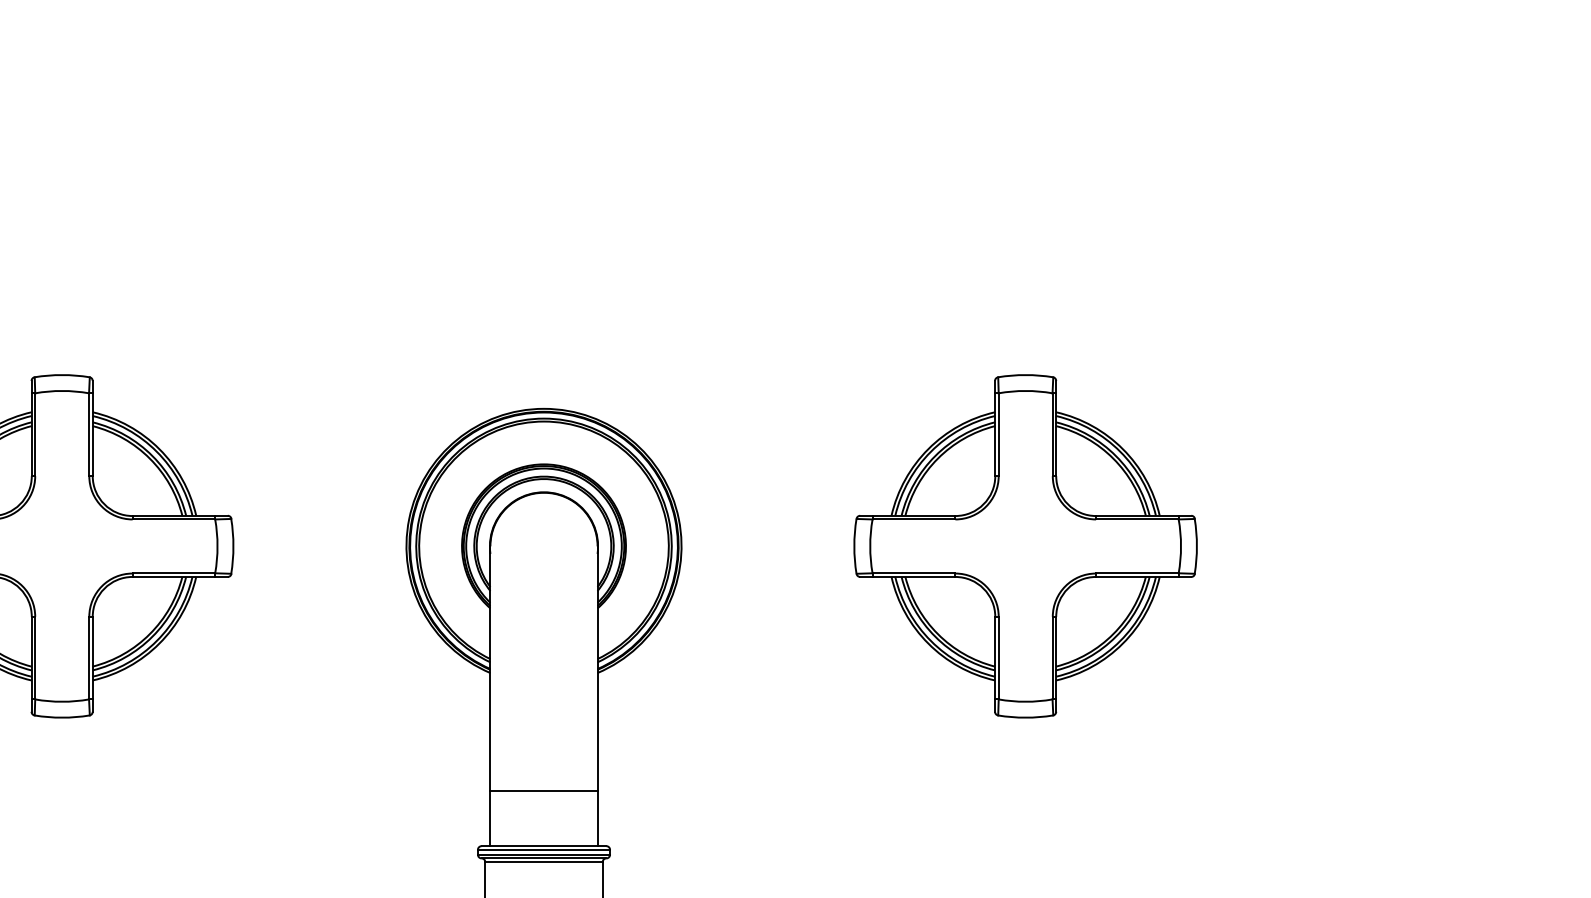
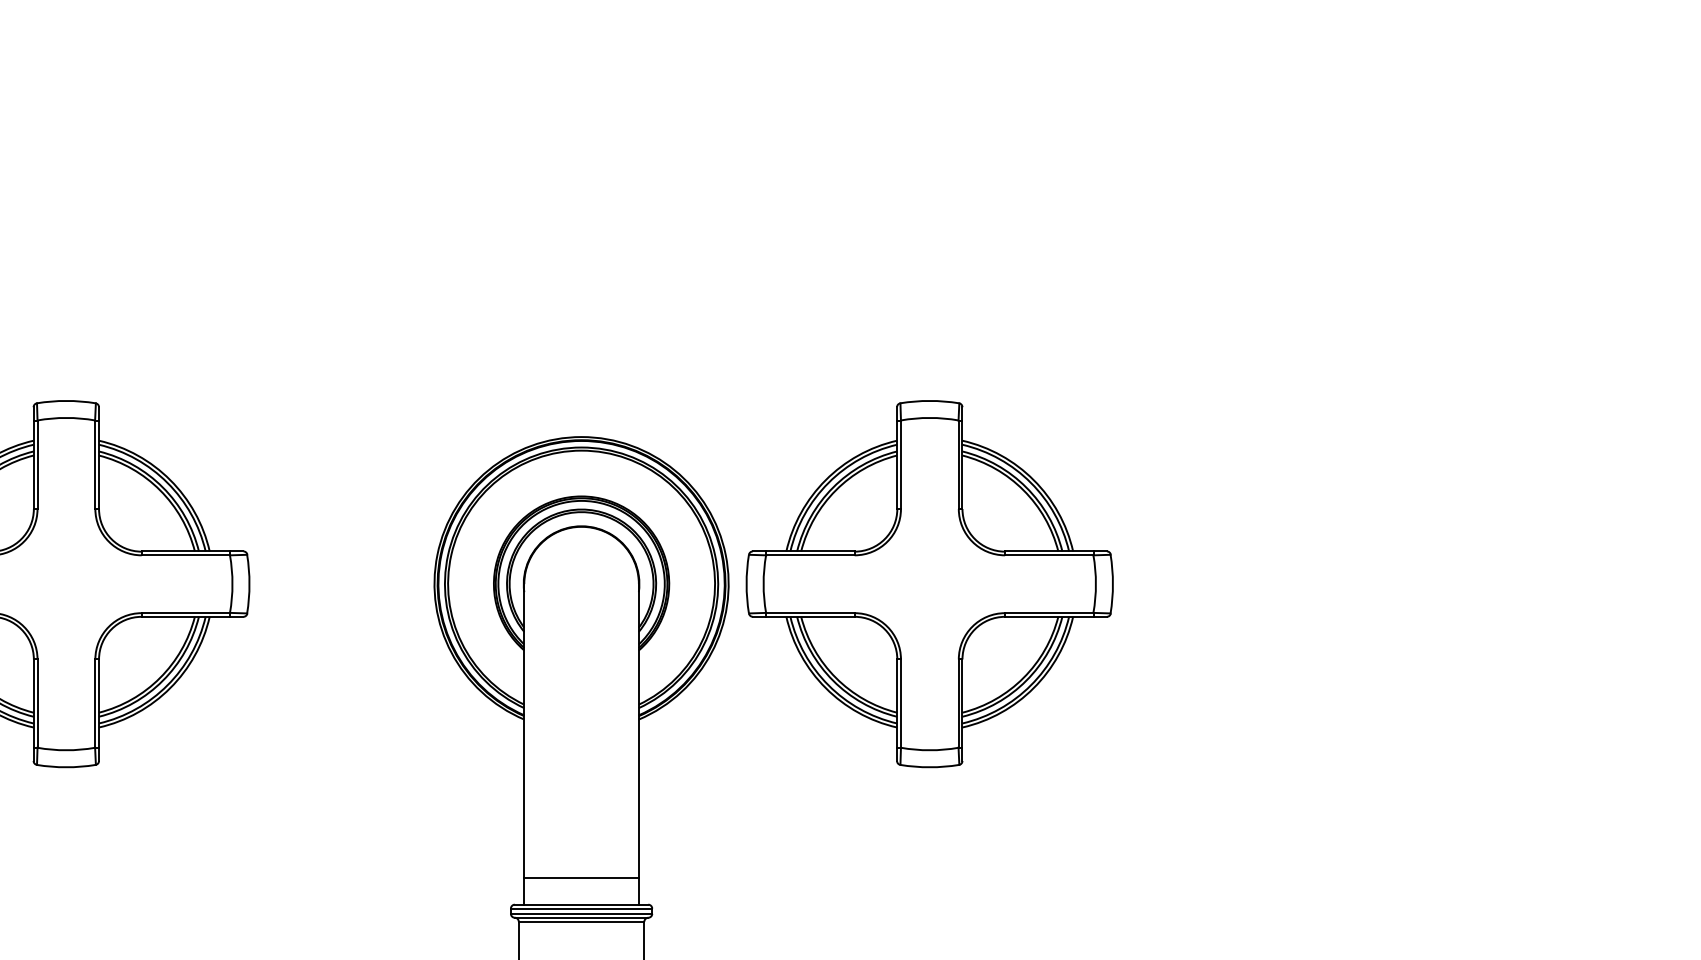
part: (1025, 546) -> (929, 584), moved
line: (543, 791) -> (581, 878), moved

